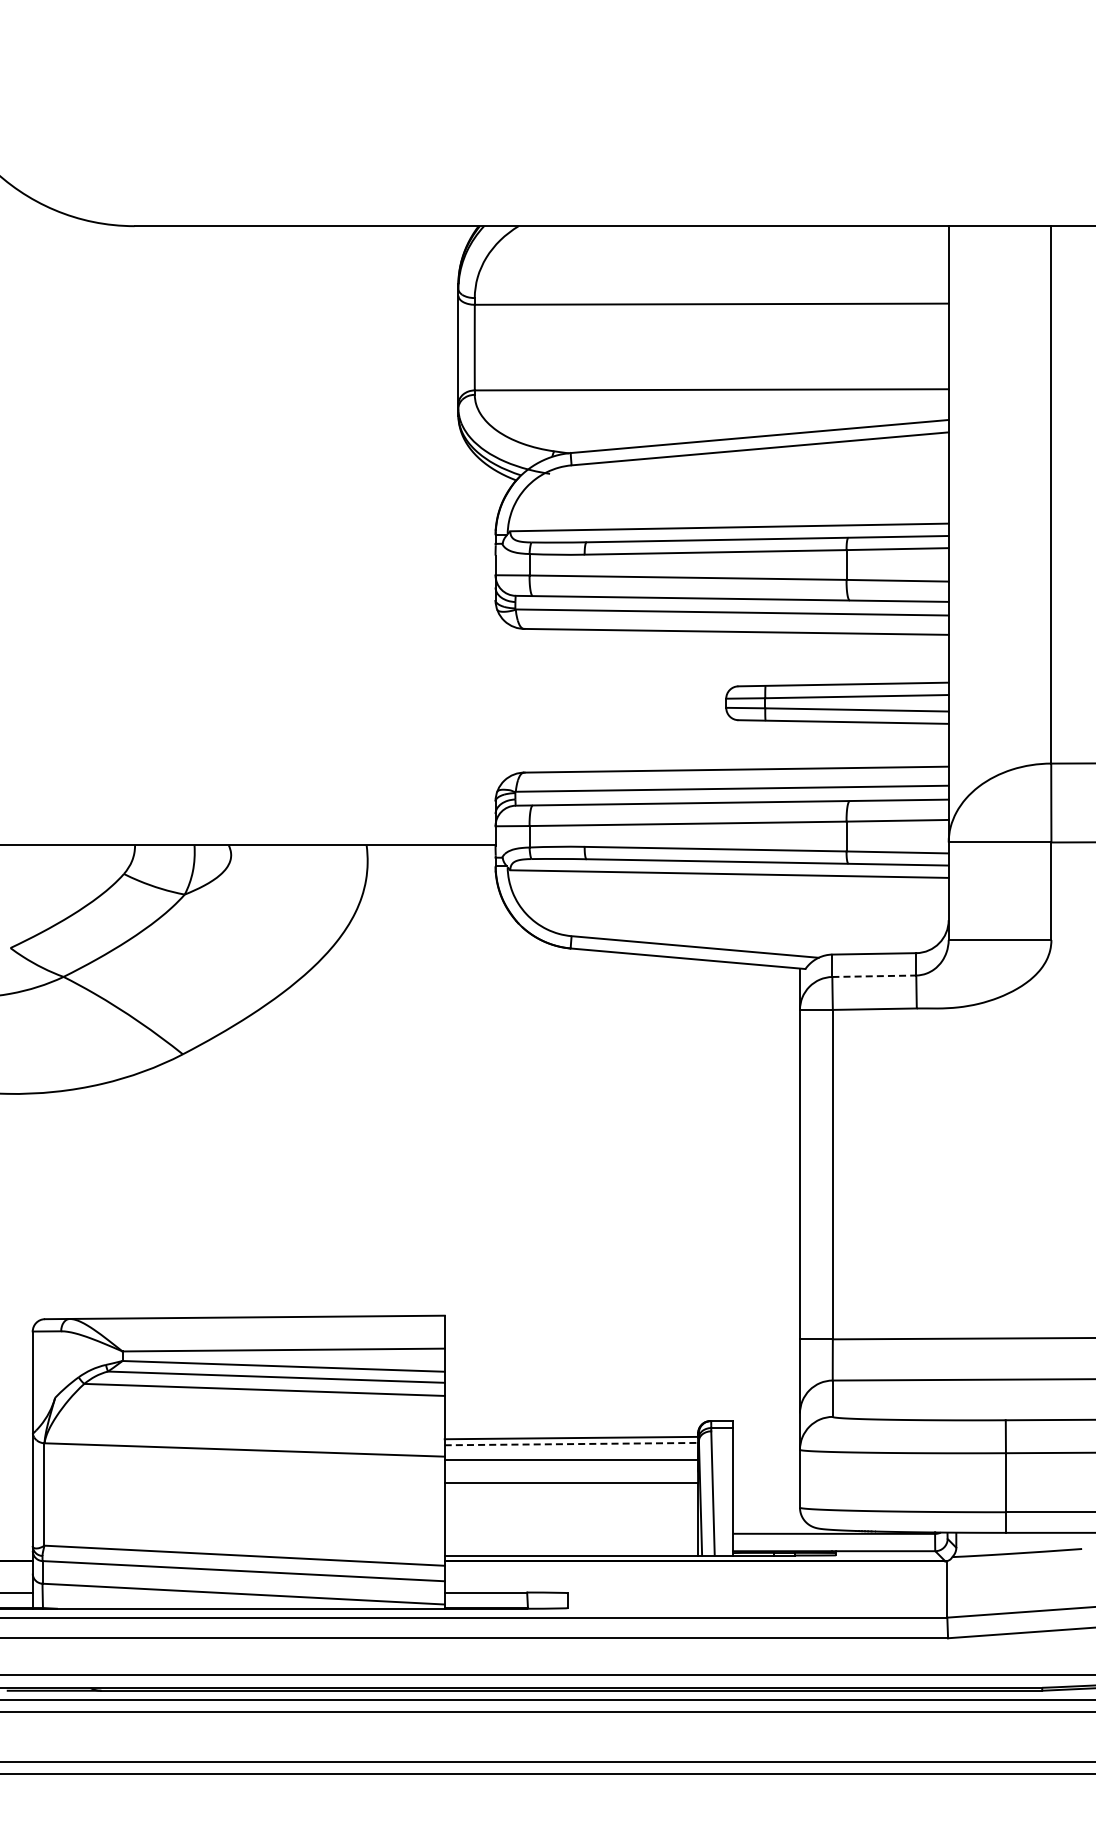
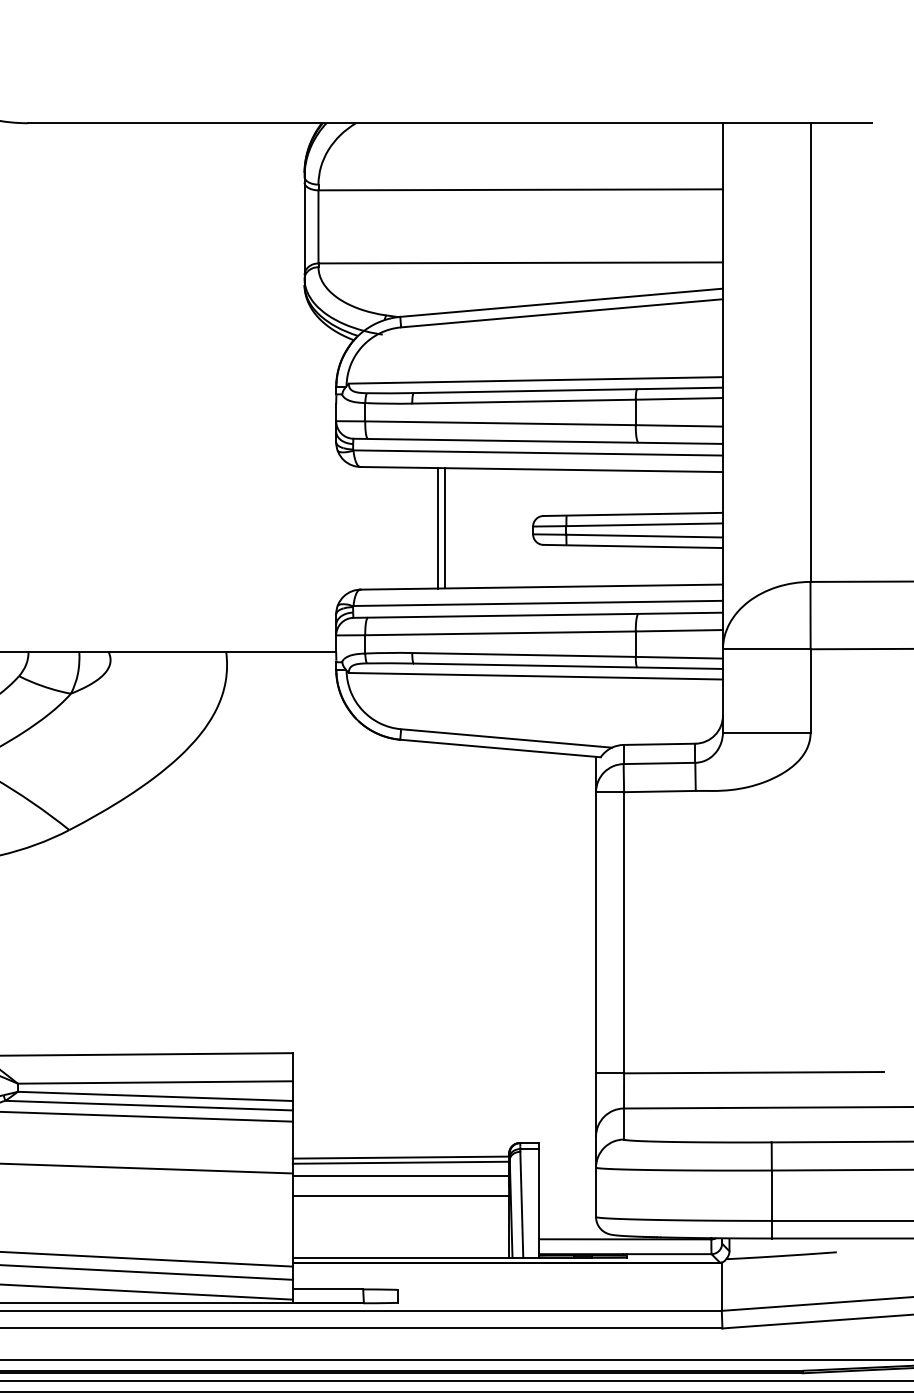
line: (615, 700) -> (438, 528), added
line: (623, 700) -> (445, 528), added
line: (874, 976) -> (659, 763), dashed -> solid
line: (571, 1444) -> (401, 1163), dashed -> solid

